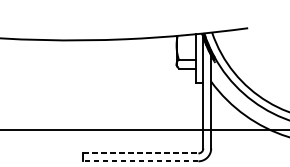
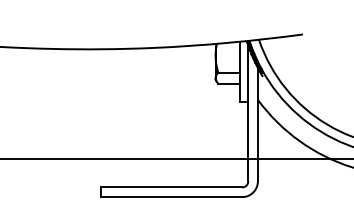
line: (141, 153) -> (172, 187), dashed -> solid
line: (140, 161) -> (171, 197), dashed -> solid

